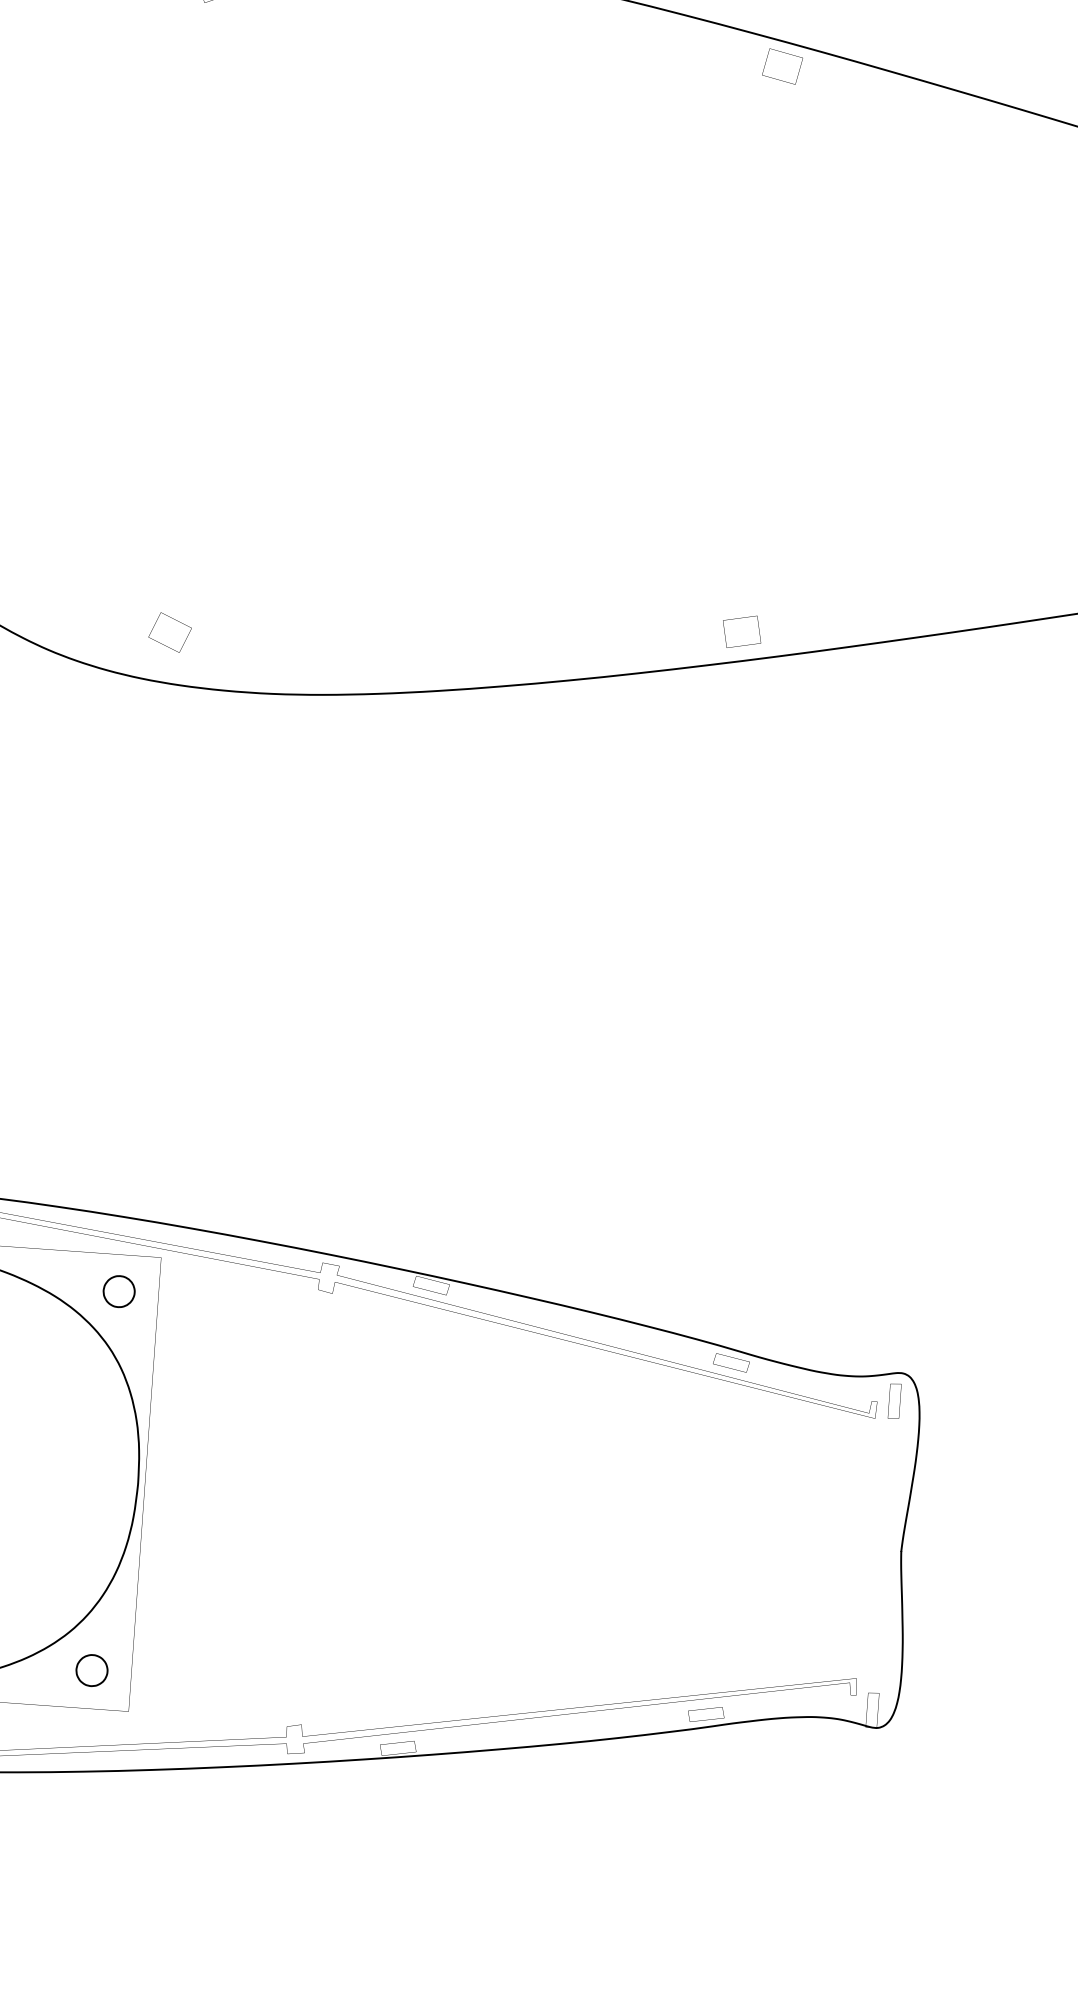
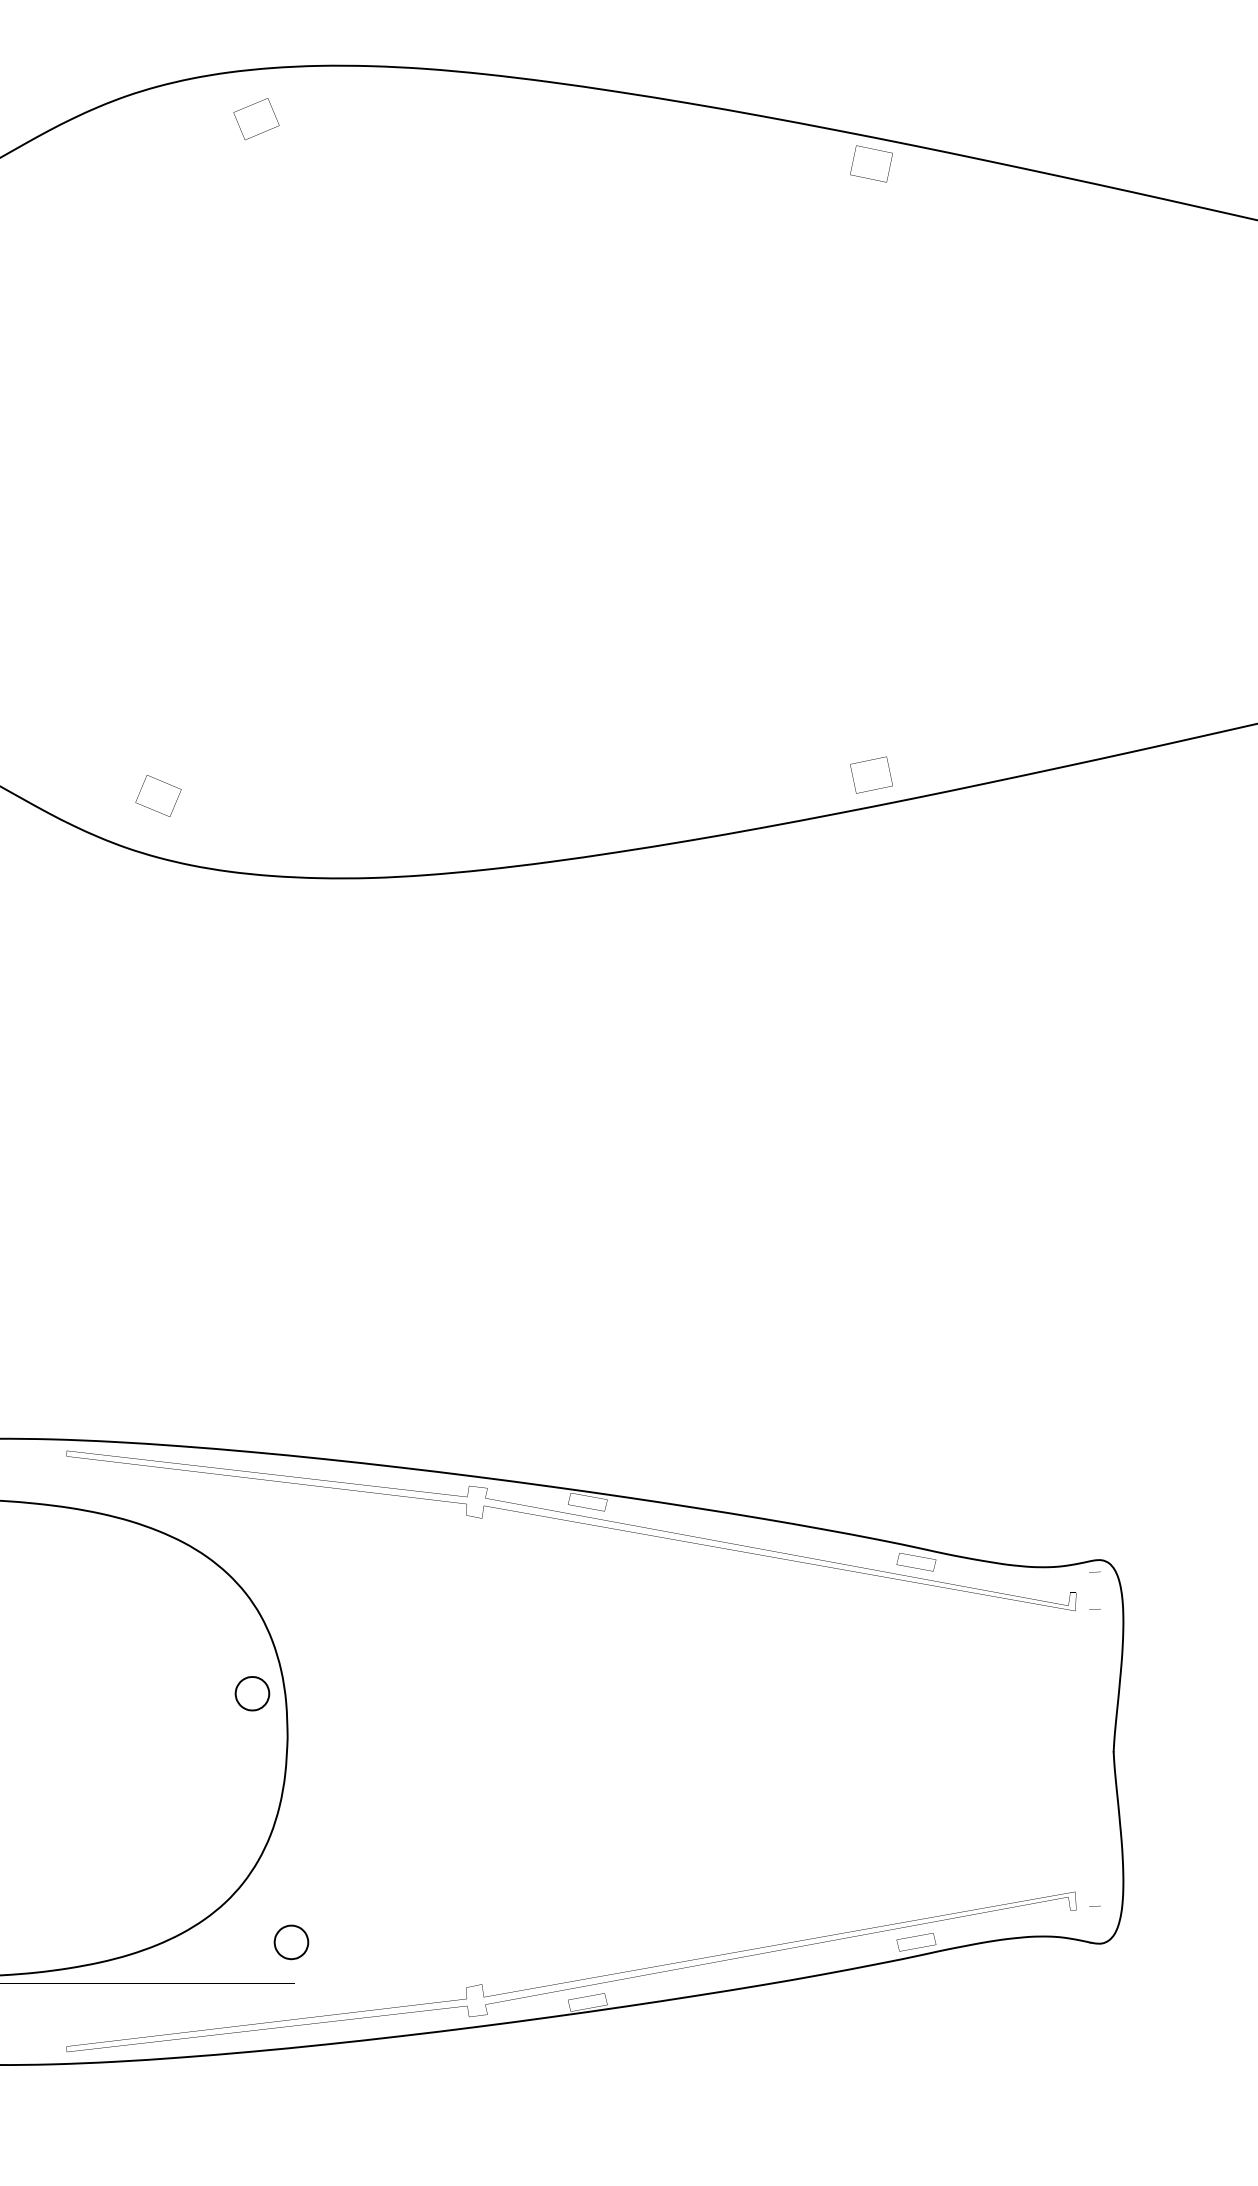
part: (170, 632) -> (158, 795), moved
part: (119, 1291) -> (252, 1693), moved
part: (92, 1670) -> (291, 1942), moved

